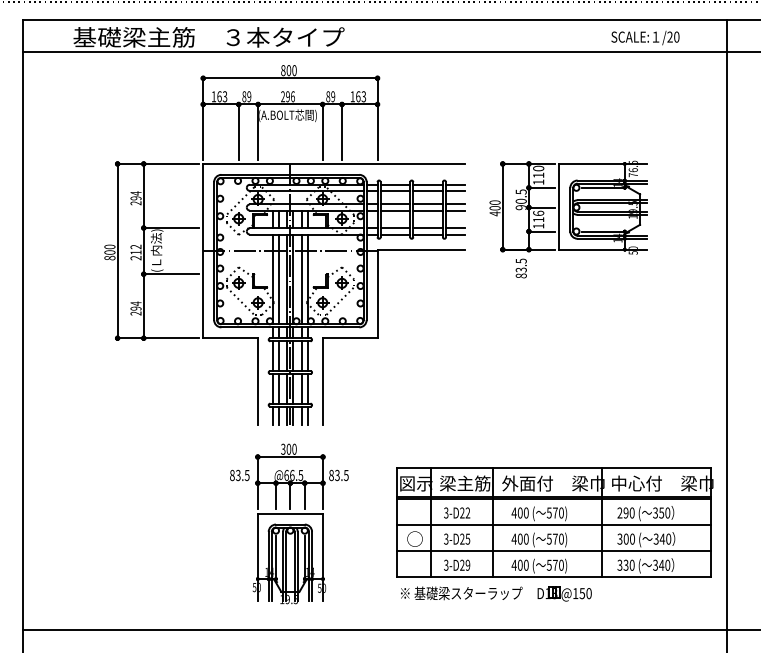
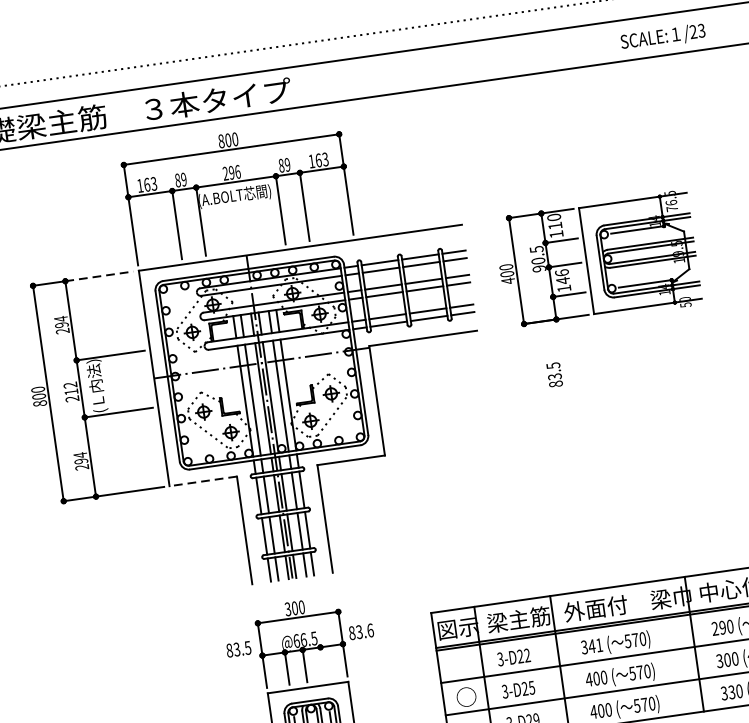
text: (676, 36) -> (701, 30), /20 -> /23
line: (171, 163) -> (99, 275), solid -> dashed
text: (538, 219) -> (562, 280), 116 -> 146
text: (520, 268) -> (553, 375), moved
line: (230, 338) -> (203, 481), solid -> dashed
text: (345, 474) -> (369, 629), 83.5 -> 83.6
line: (304, 496) -> (322, 663), removed
text: (519, 512) -> (590, 645), 400 -> 341

